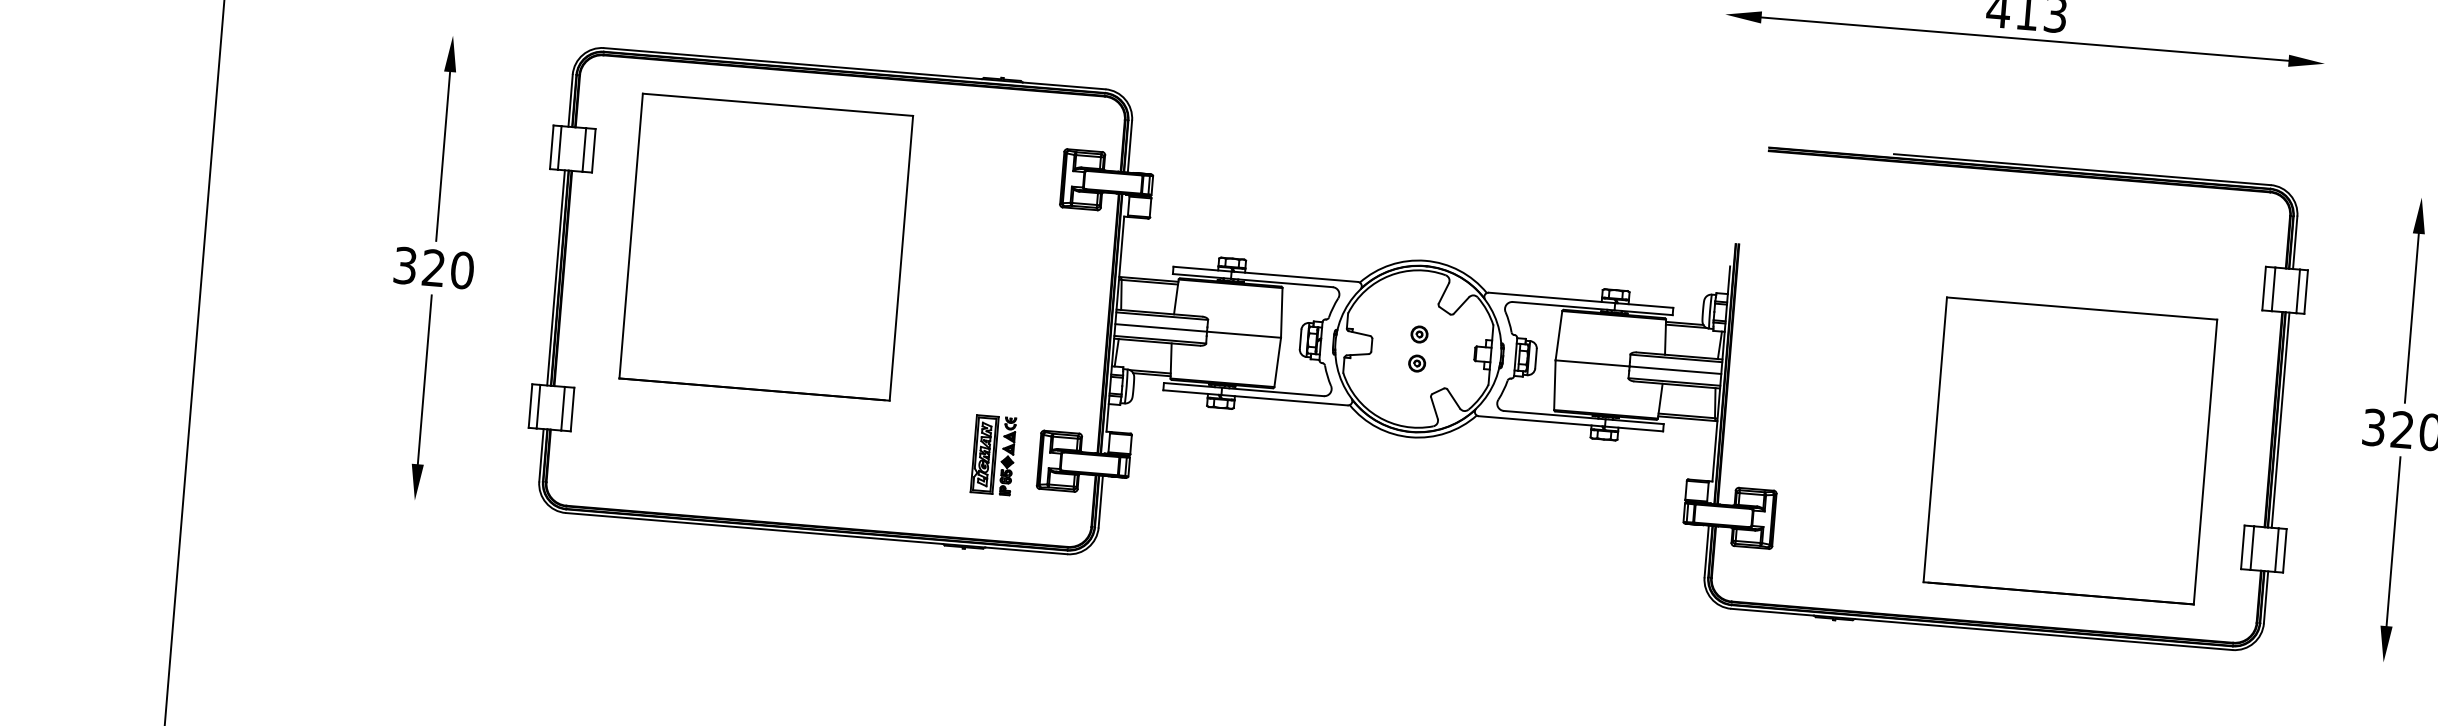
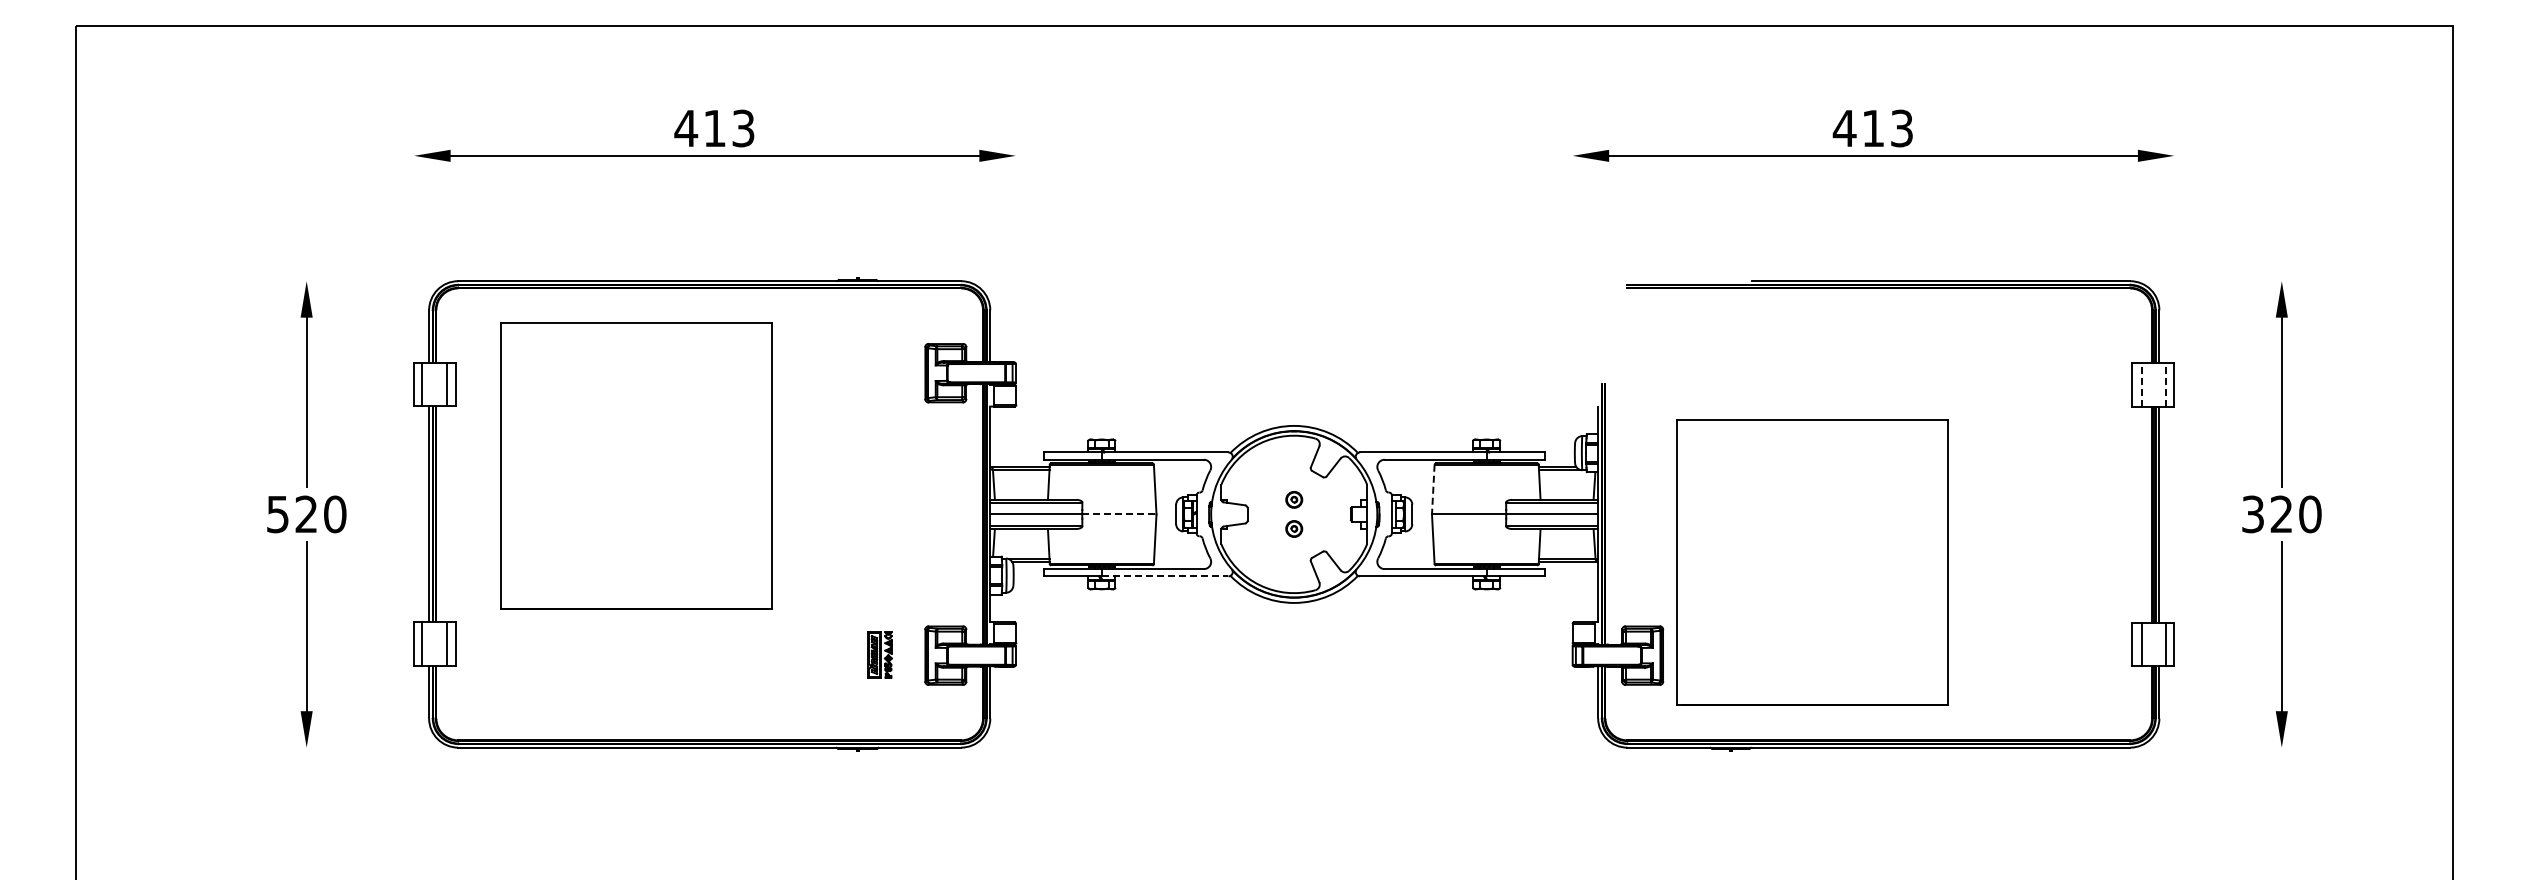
text: (404, 264) -> (277, 513), 320 -> 520
line: (2273, 288) -> (2141, 384), solid -> dashed
line: (2298, 291) -> (2166, 384), solid -> dashed
line: (1244, 334) -> (1119, 514), solid -> dashed
line: (1559, 335) -> (1433, 489), solid -> dashed
line: (1284, 400) -> (1165, 576), solid -> dashed
part: (2070, 450) -> (1812, 562), moved
part: (993, 454) -> (879, 654), size x0.6

